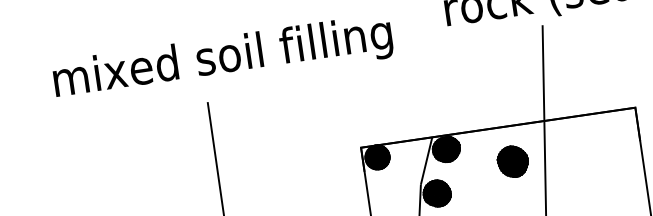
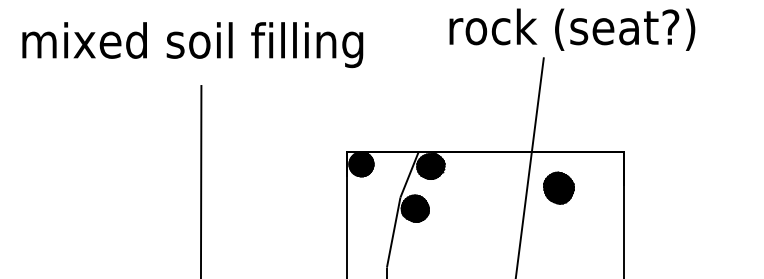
text: (222, 59) -> (192, 45), moved
part: (512, 161) -> (558, 187), moved

